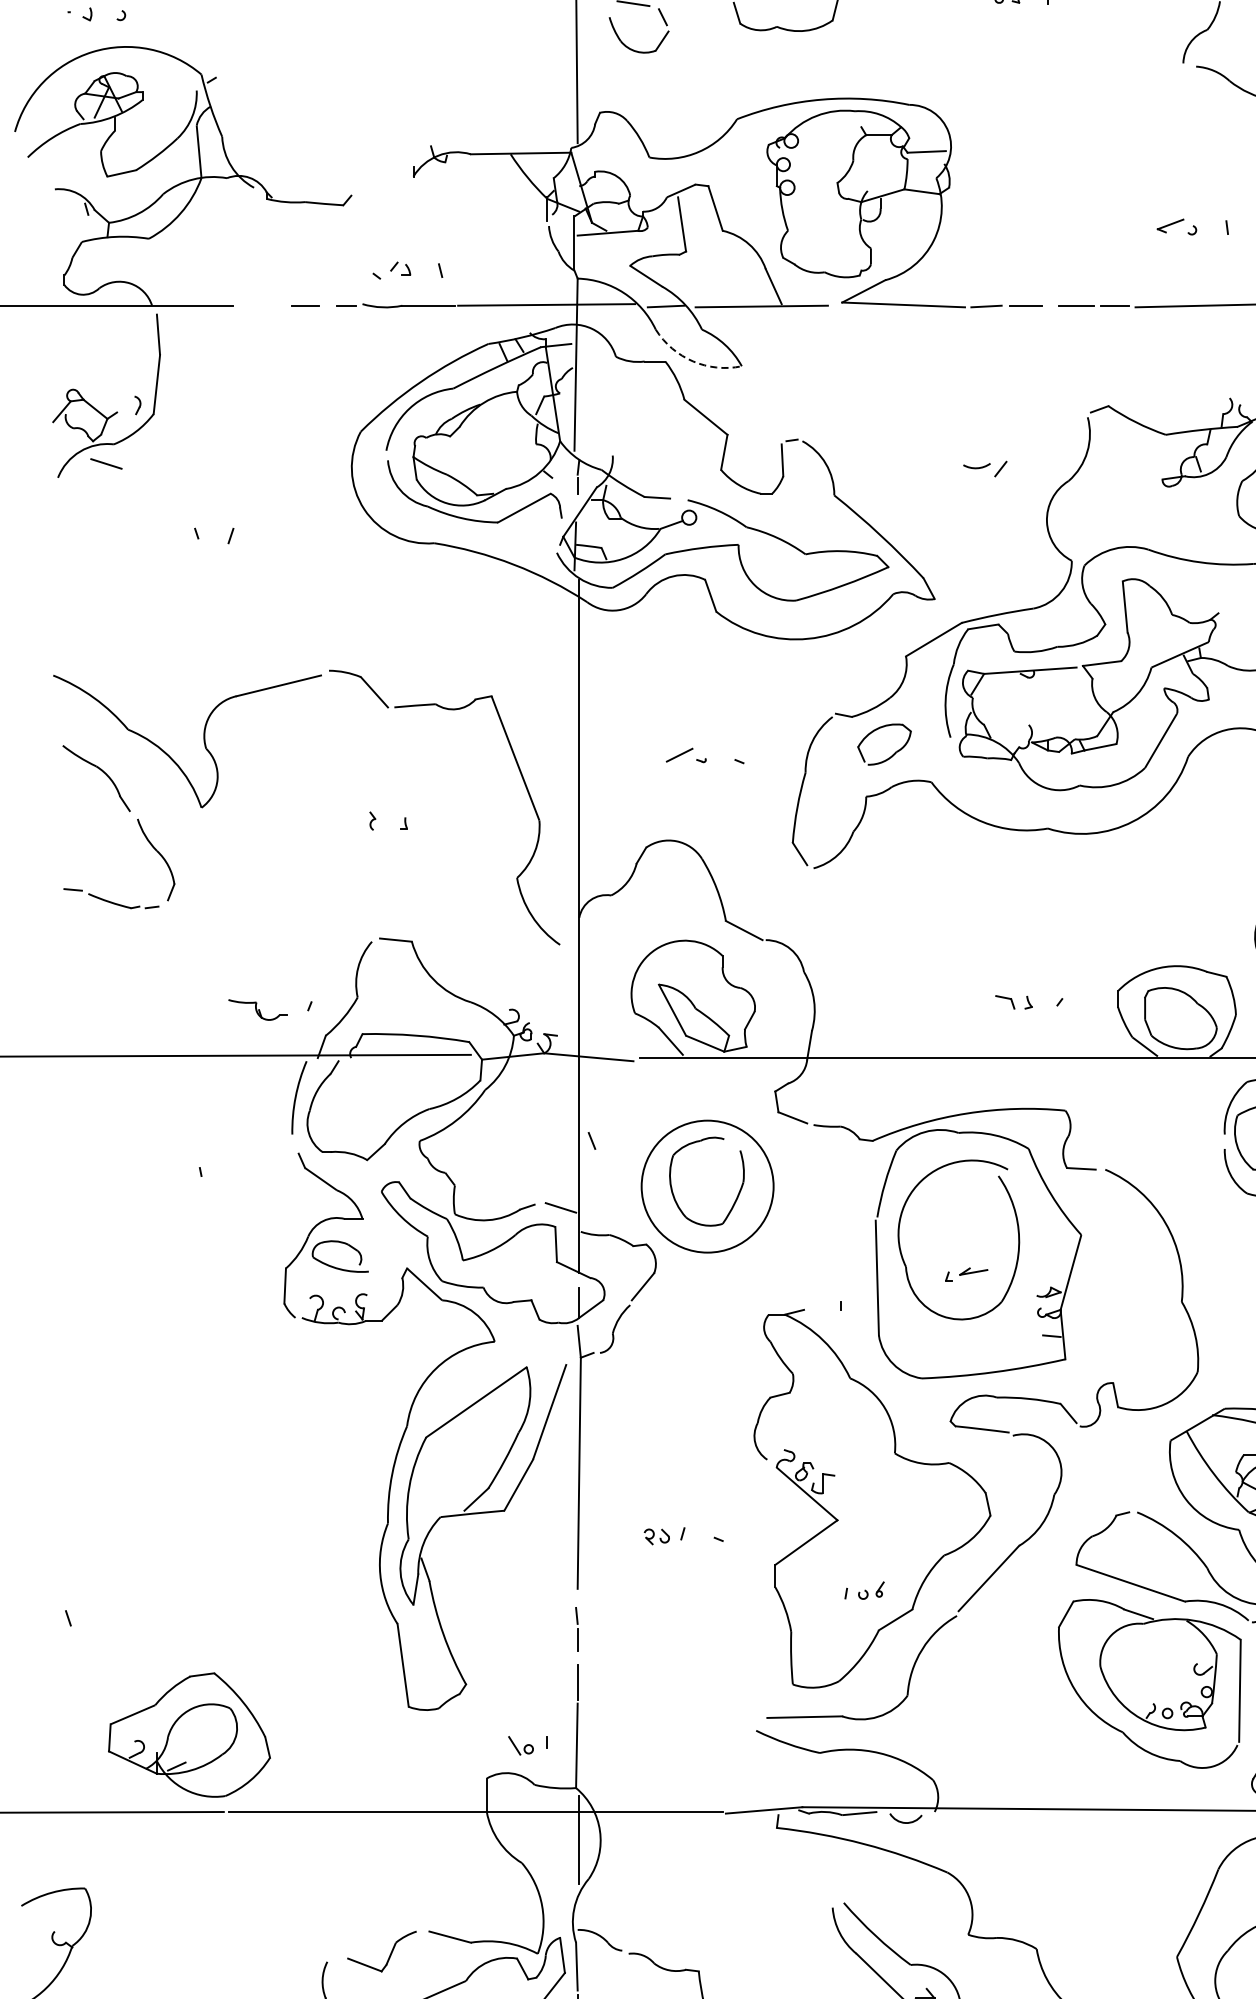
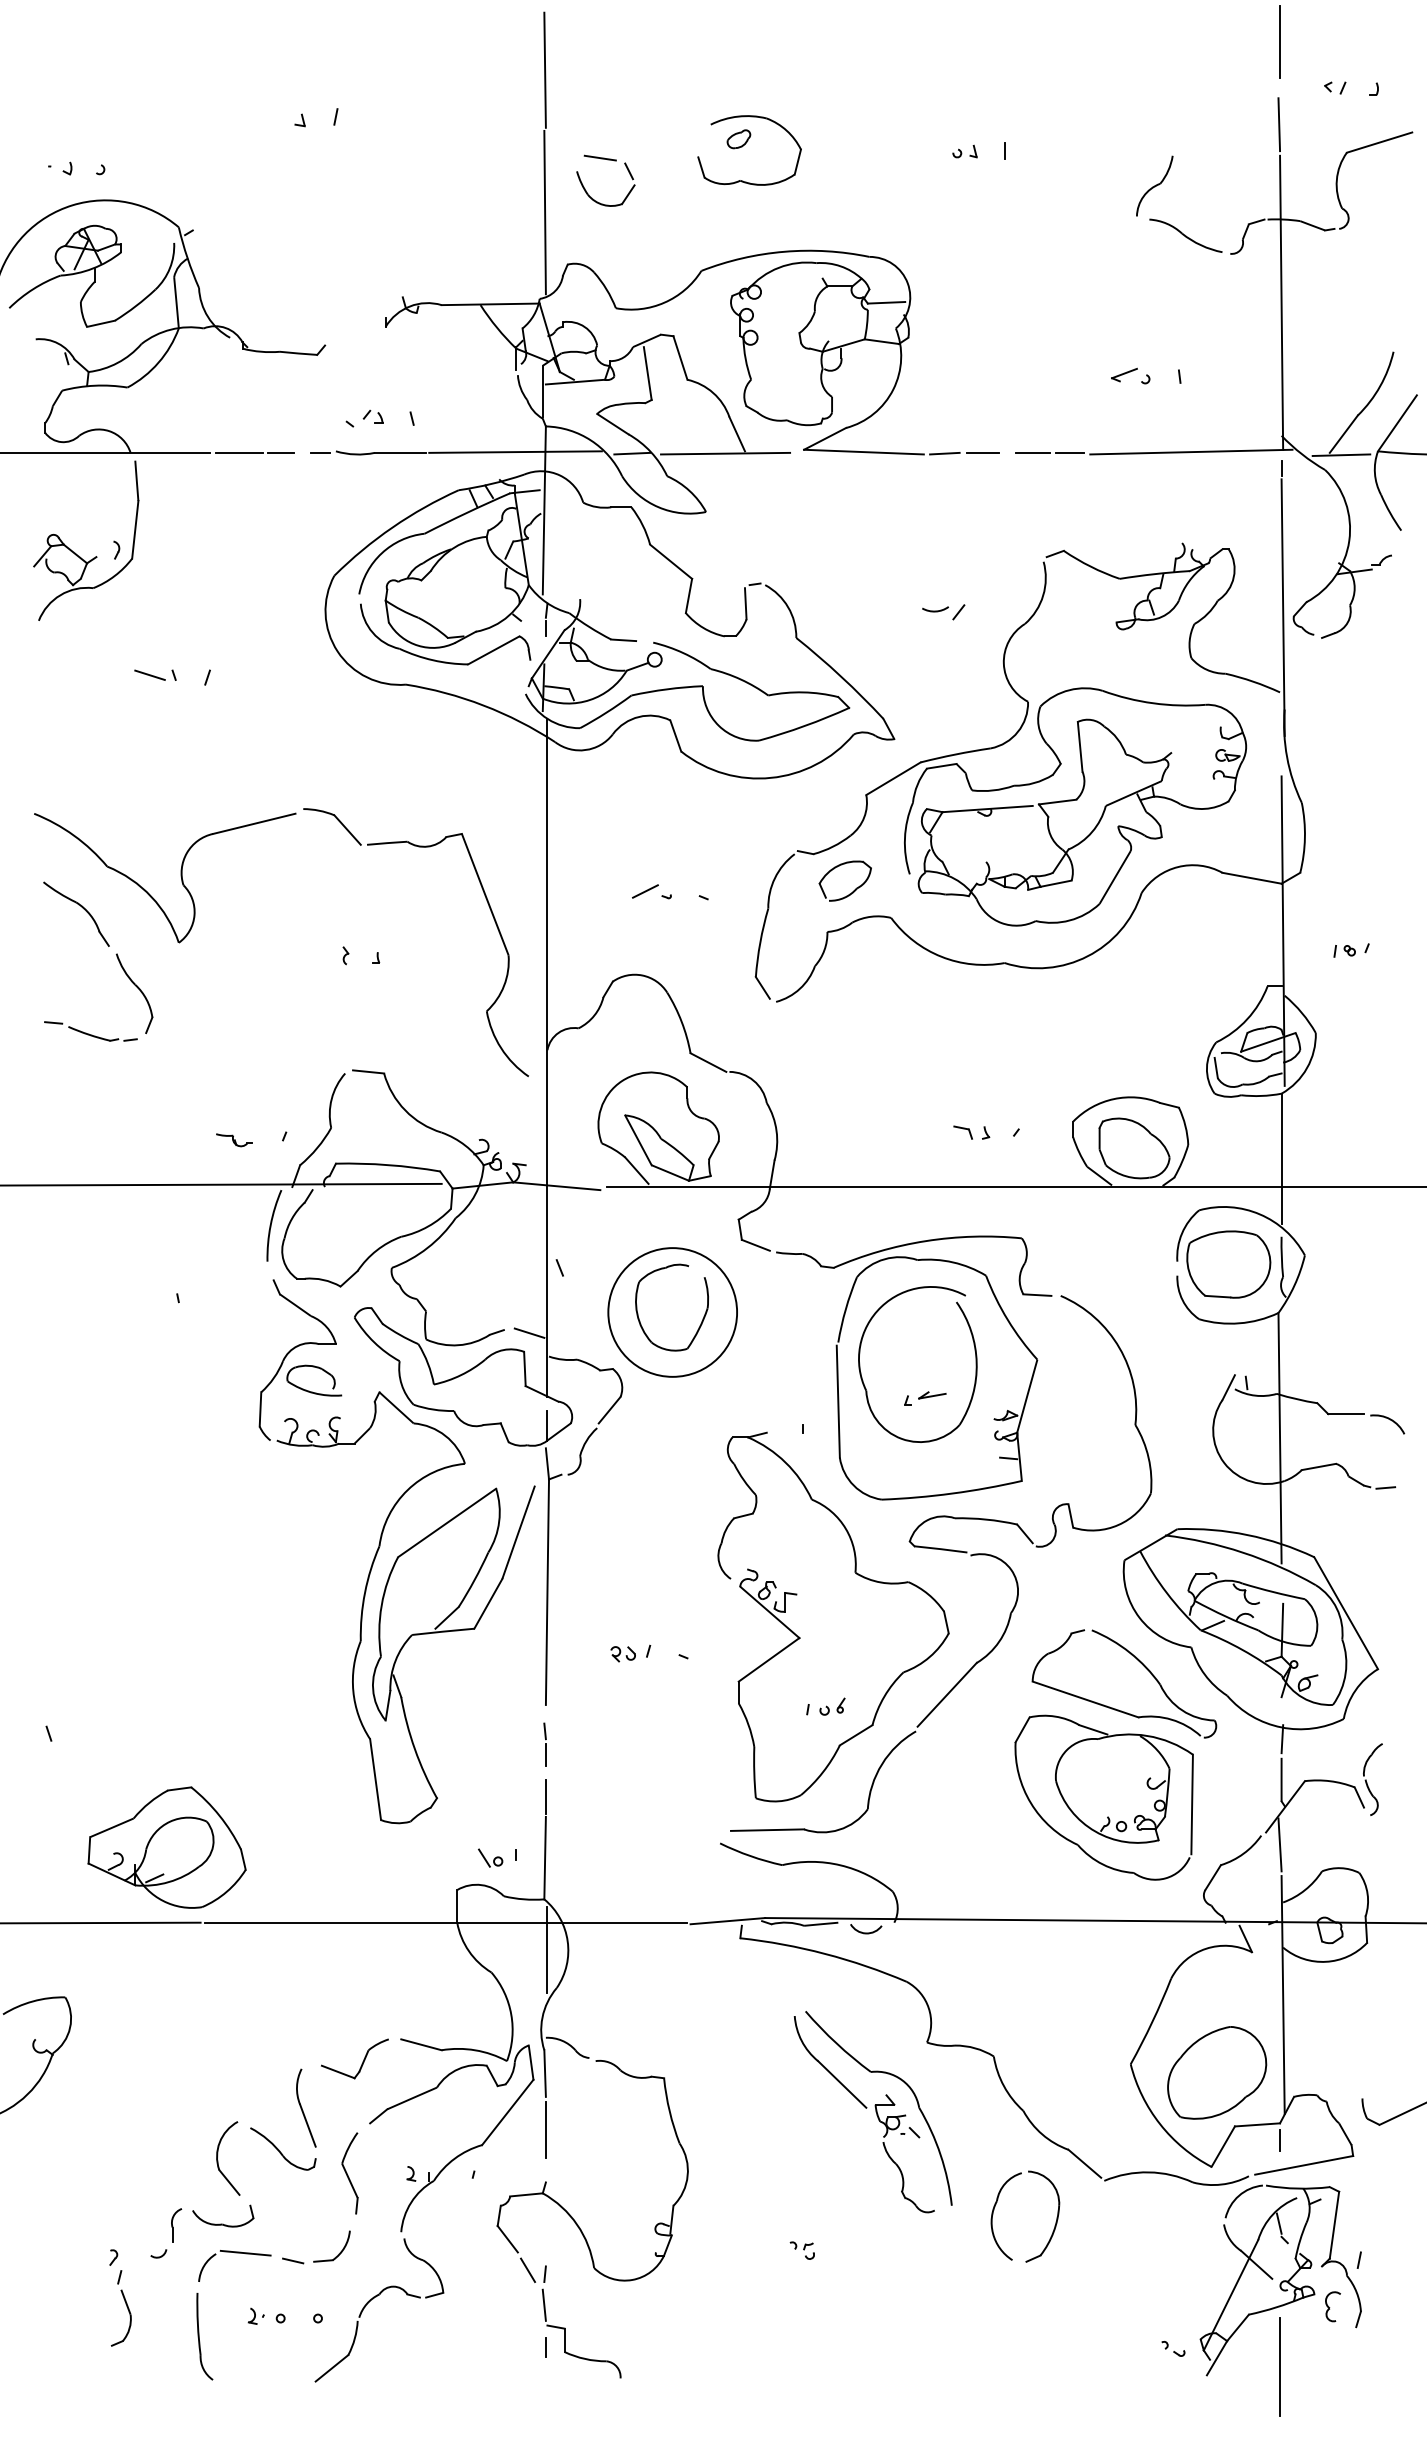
line: (263, 305) -> (239, 452), added
arc: (693, 361) -> (658, 507), dashed -> solid
line: (105, 463) -> (149, 674), moved
part: (258, 1010) -> (234, 1140), size x0.62

